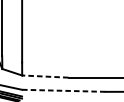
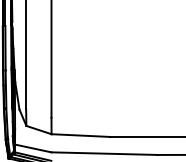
line: (44, 76) -> (80, 135), dashed -> solid
line: (63, 90) -> (104, 153), dashed -> solid

